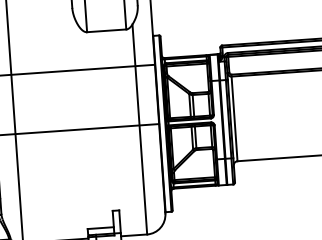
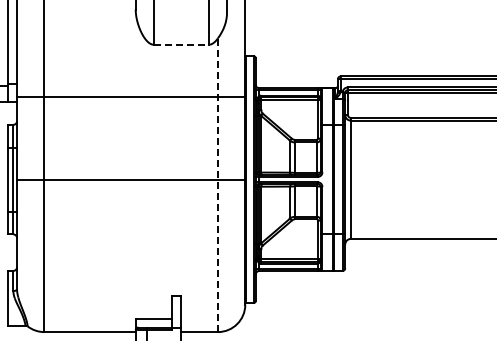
line: (106, 30) -> (181, 44), solid -> dashed
line: (139, 129) -> (217, 185), solid -> dashed

